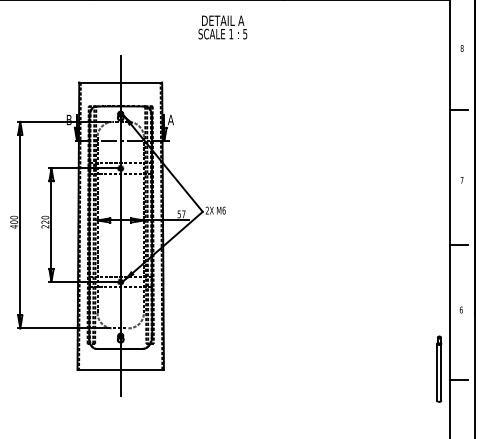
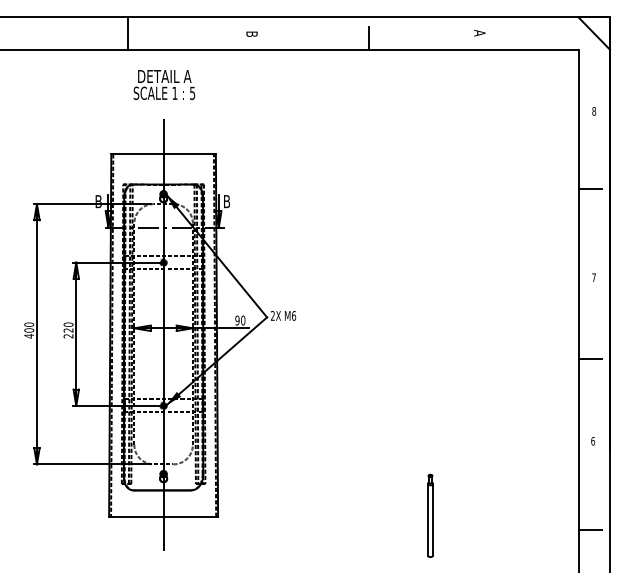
text: (222, 27) -> (164, 84), moved
text: (170, 119) -> (226, 201), A -> B
text: (181, 214) -> (240, 320), 57 -> 90
part: (439, 368) -> (430, 515), moved

